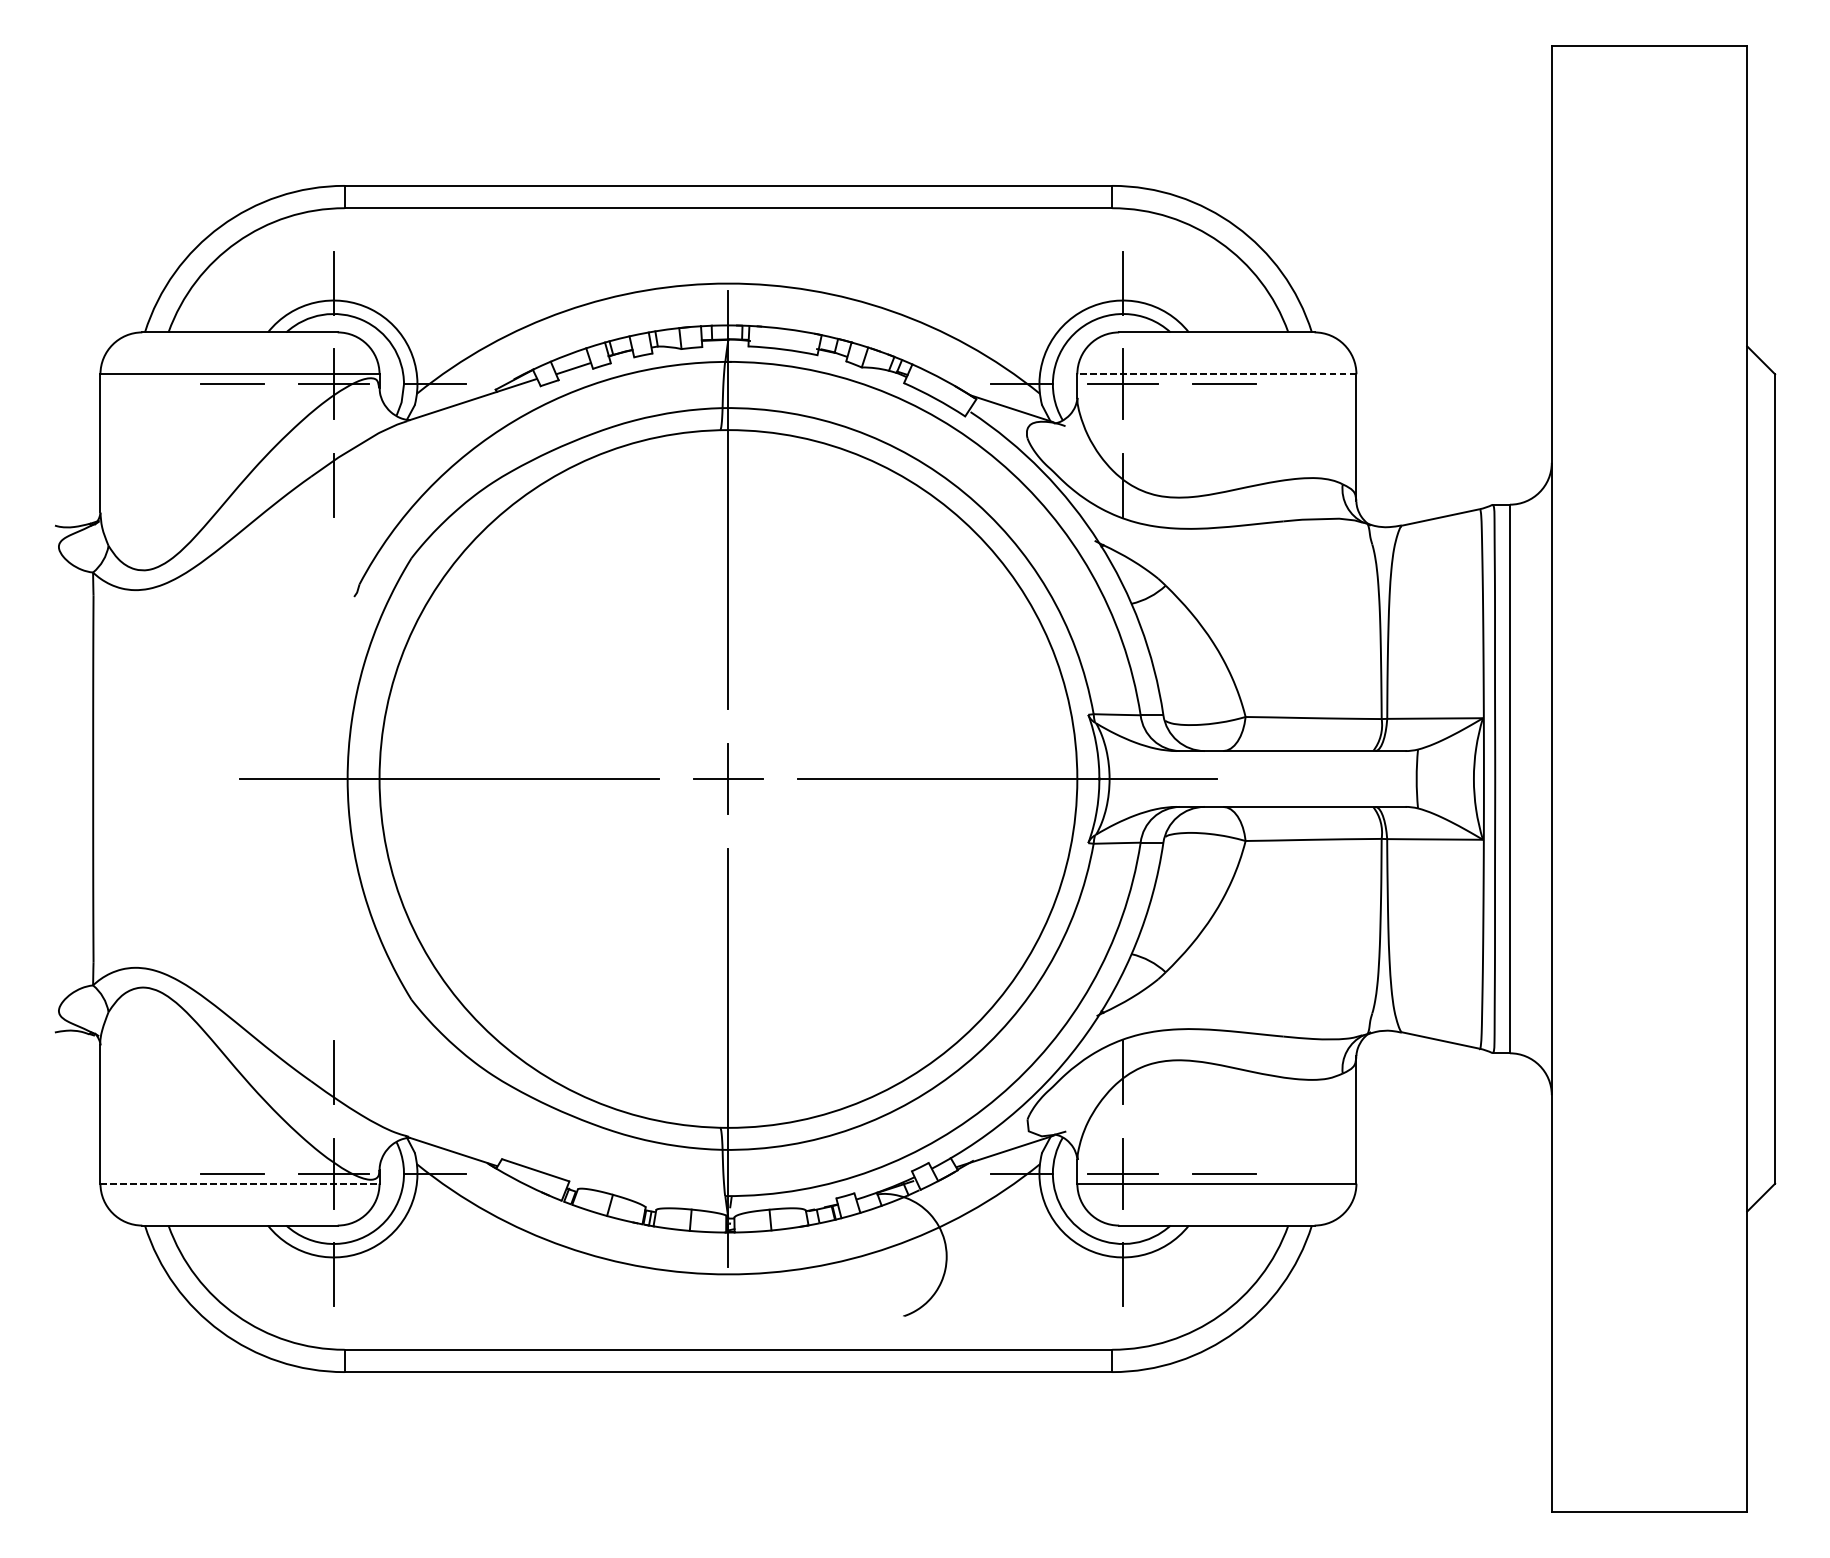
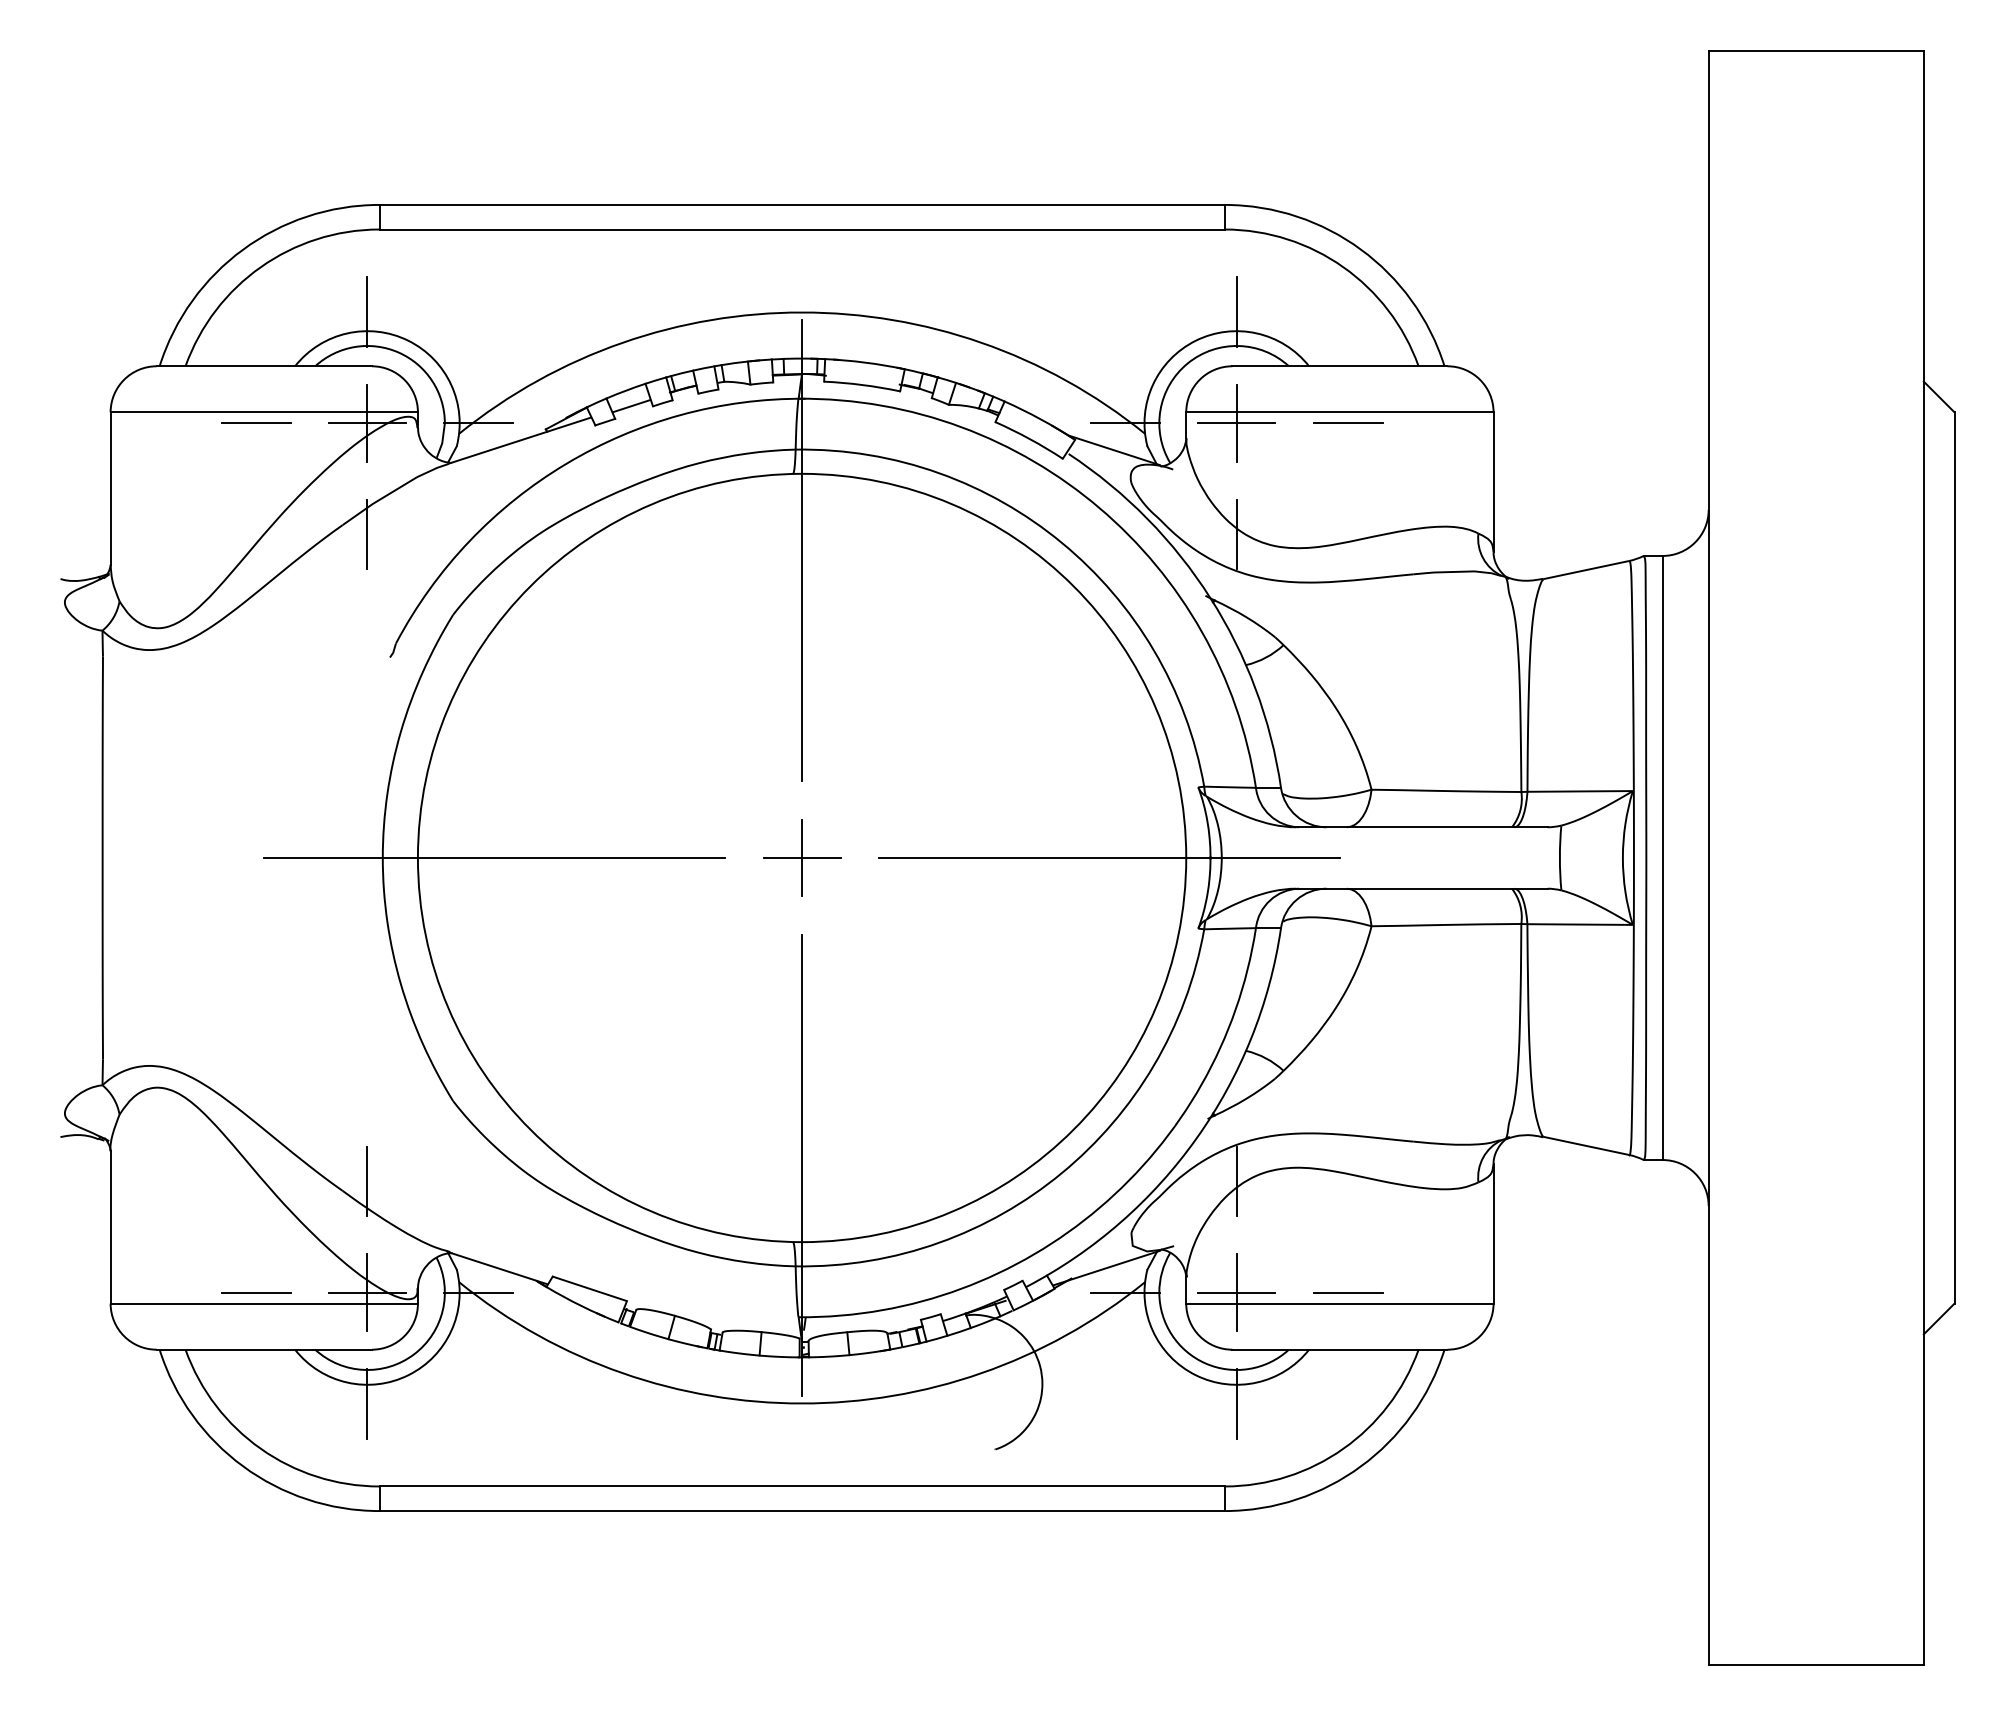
line: (1216, 374) -> (1339, 412), dashed -> solid
line: (240, 1183) -> (264, 1303), dashed -> solid

